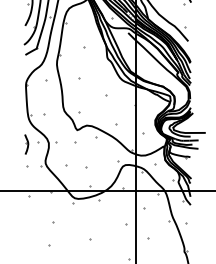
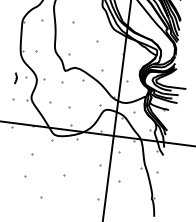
part: (26, 144) -> (15, 78), size x0.6

